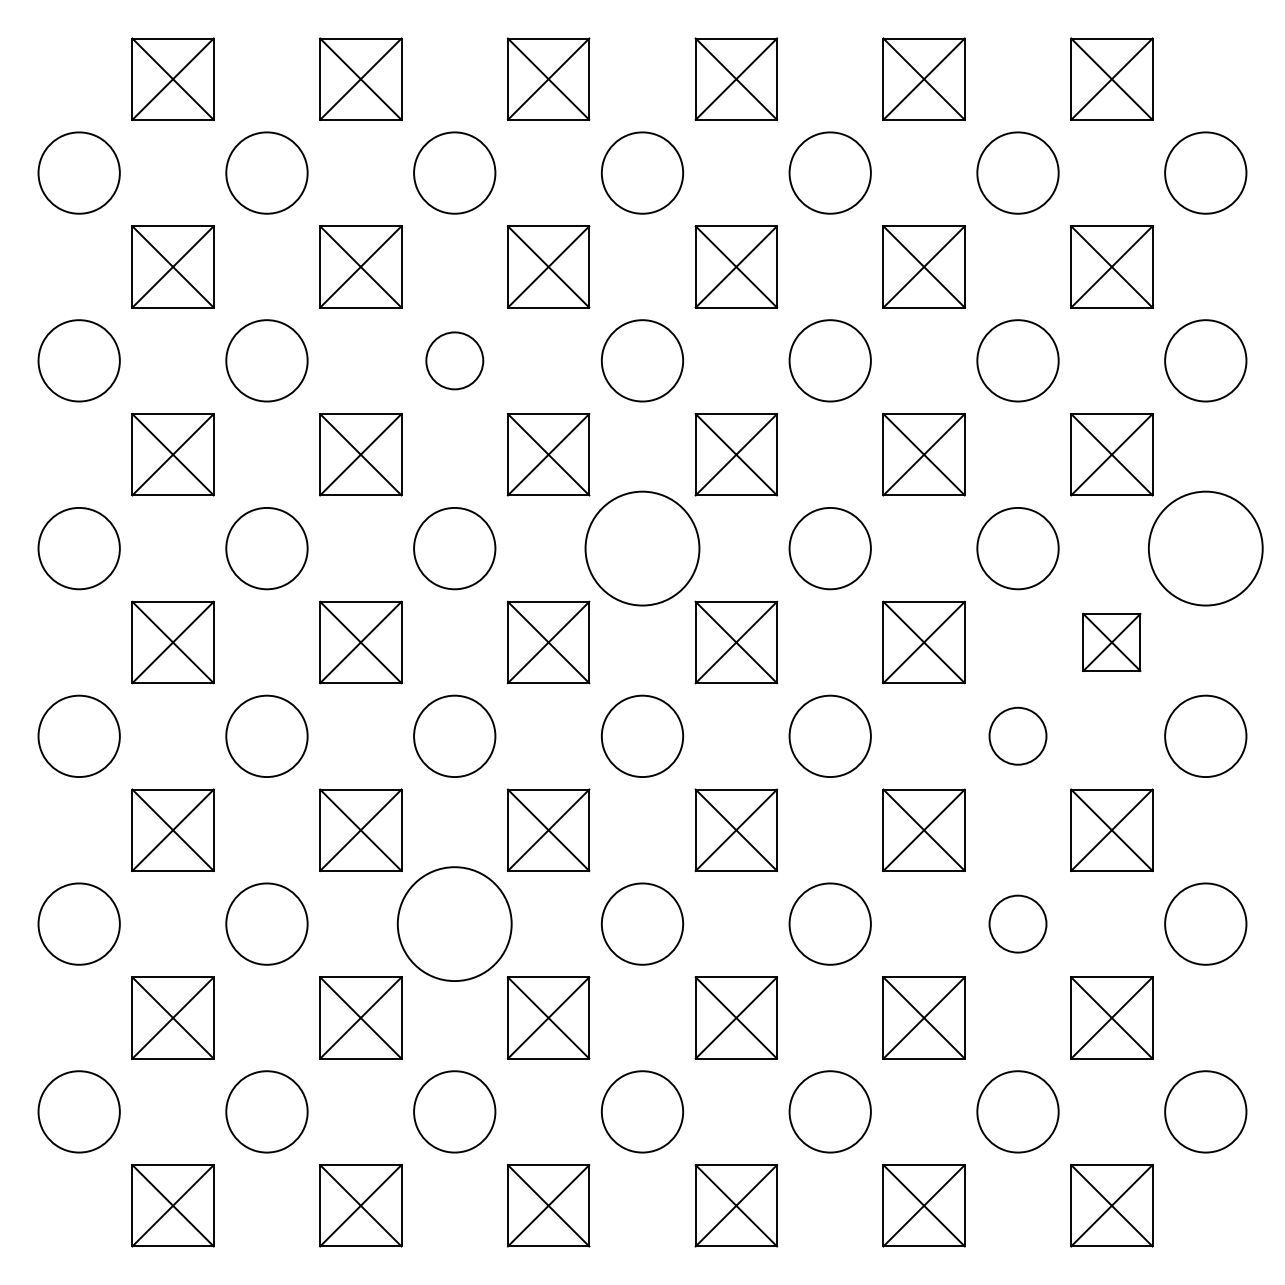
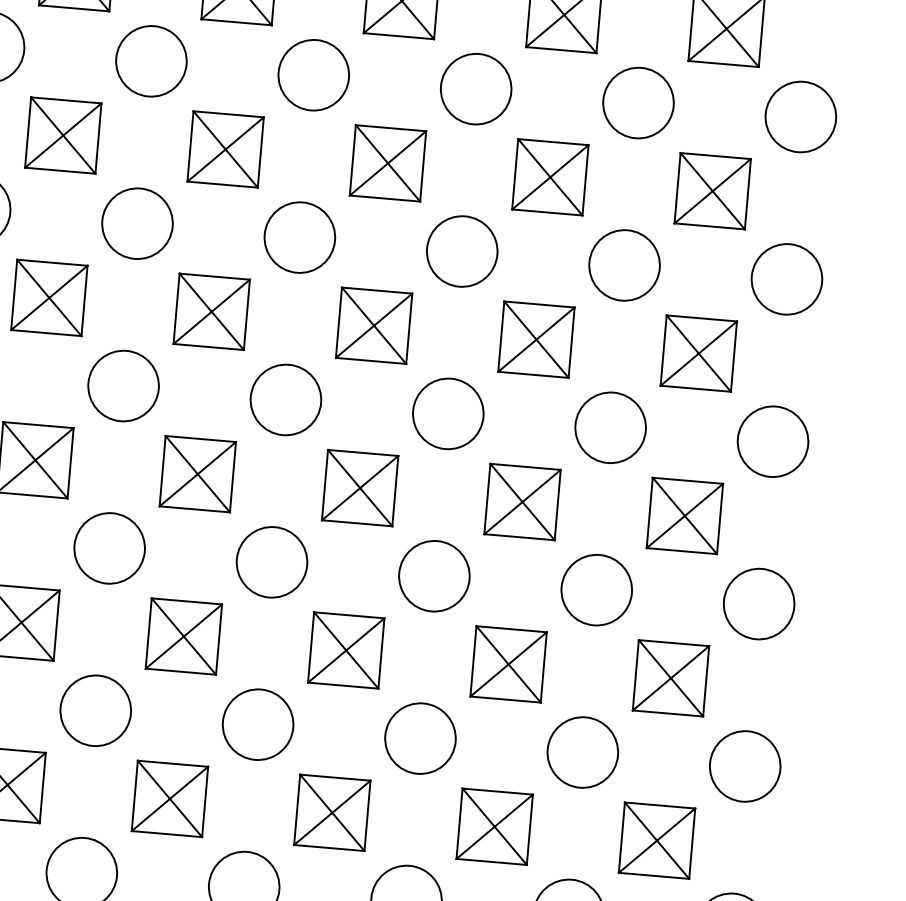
circle: (454, 360) -> (137, 223), size x1.43
circle: (642, 548) -> (285, 399), size x0.71
circle: (1205, 548) -> (772, 441), size x0.71
part: (1111, 642) -> (684, 515), size x1.43
circle: (1017, 735) -> (596, 589), size x1.43
circle: (454, 923) -> (95, 710), size x0.71
circle: (1017, 923) -> (582, 751), size x1.43

